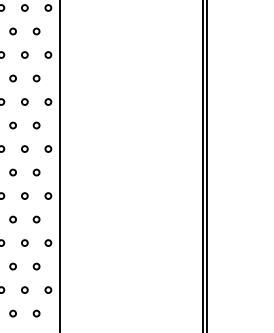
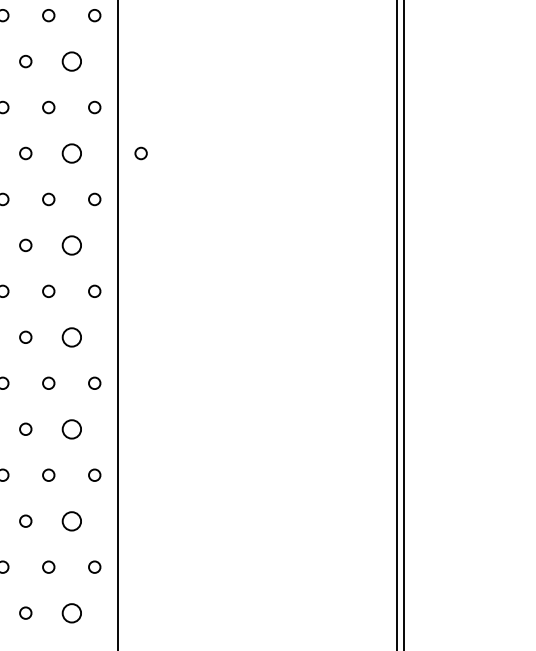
circle: (36, 31) -> (71, 61), size x1.6
circle: (36, 78) -> (71, 153), size x1.6
circle: (71, 78) -> (139, 153), added
circle: (36, 125) -> (71, 245), size x1.6
circle: (36, 172) -> (71, 337), size x1.6
circle: (36, 219) -> (71, 429), size x1.6
circle: (36, 266) -> (71, 521), size x1.6
circle: (36, 313) -> (71, 612), size x1.6

